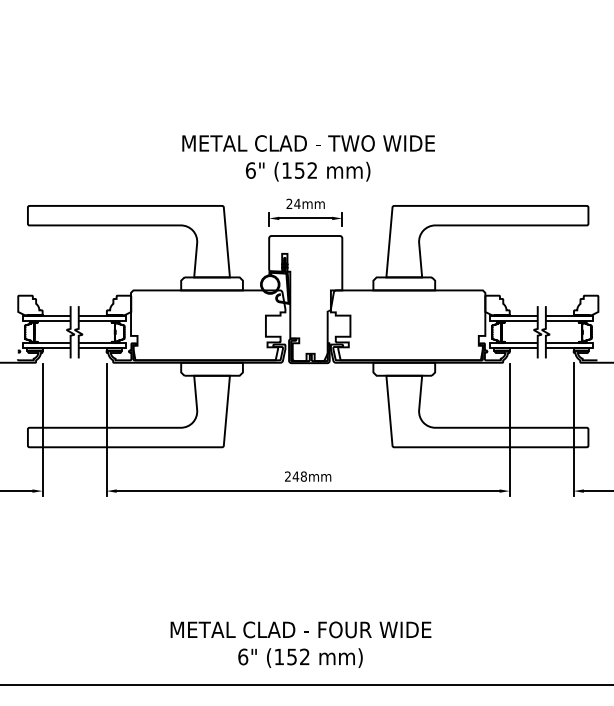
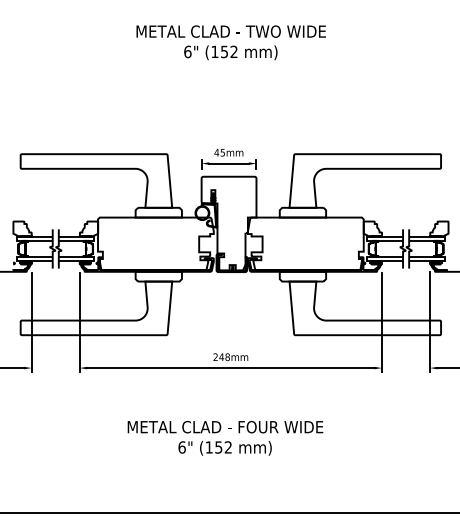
text: (308, 158) -> (231, 42), moved
text: (293, 203) -> (219, 152), 24mm -> 45mm
text: (300, 644) -> (225, 438), moved

